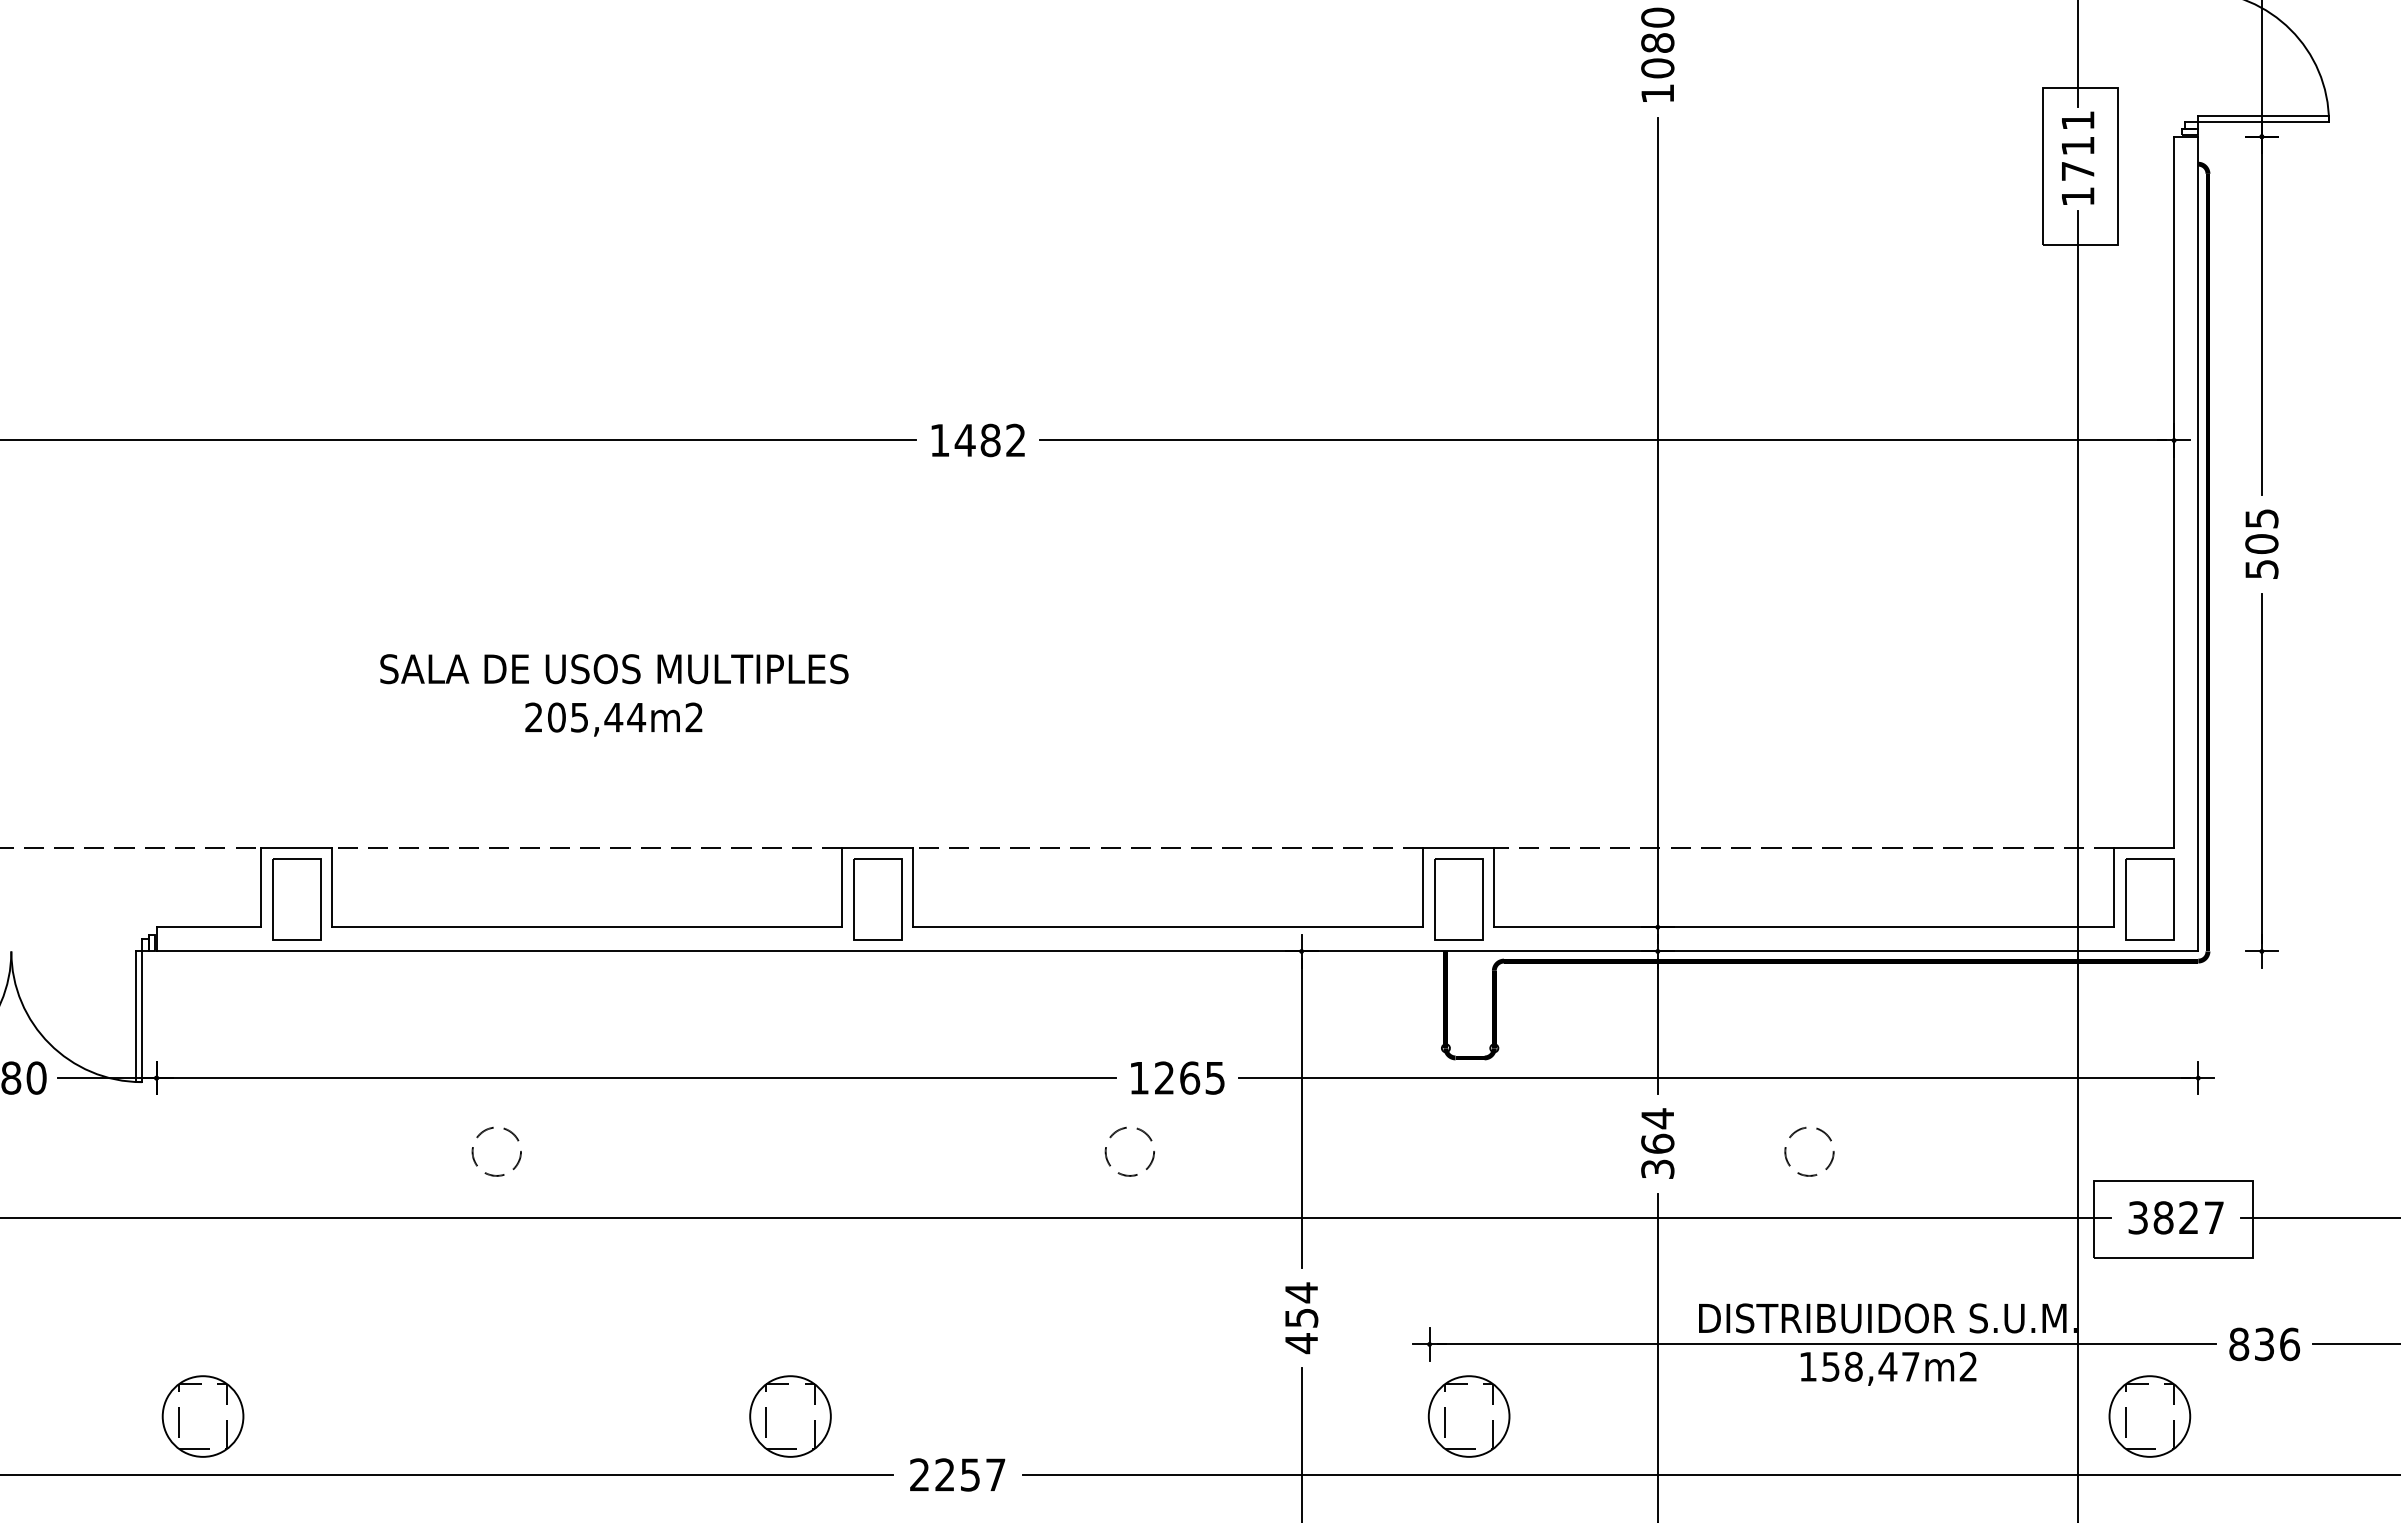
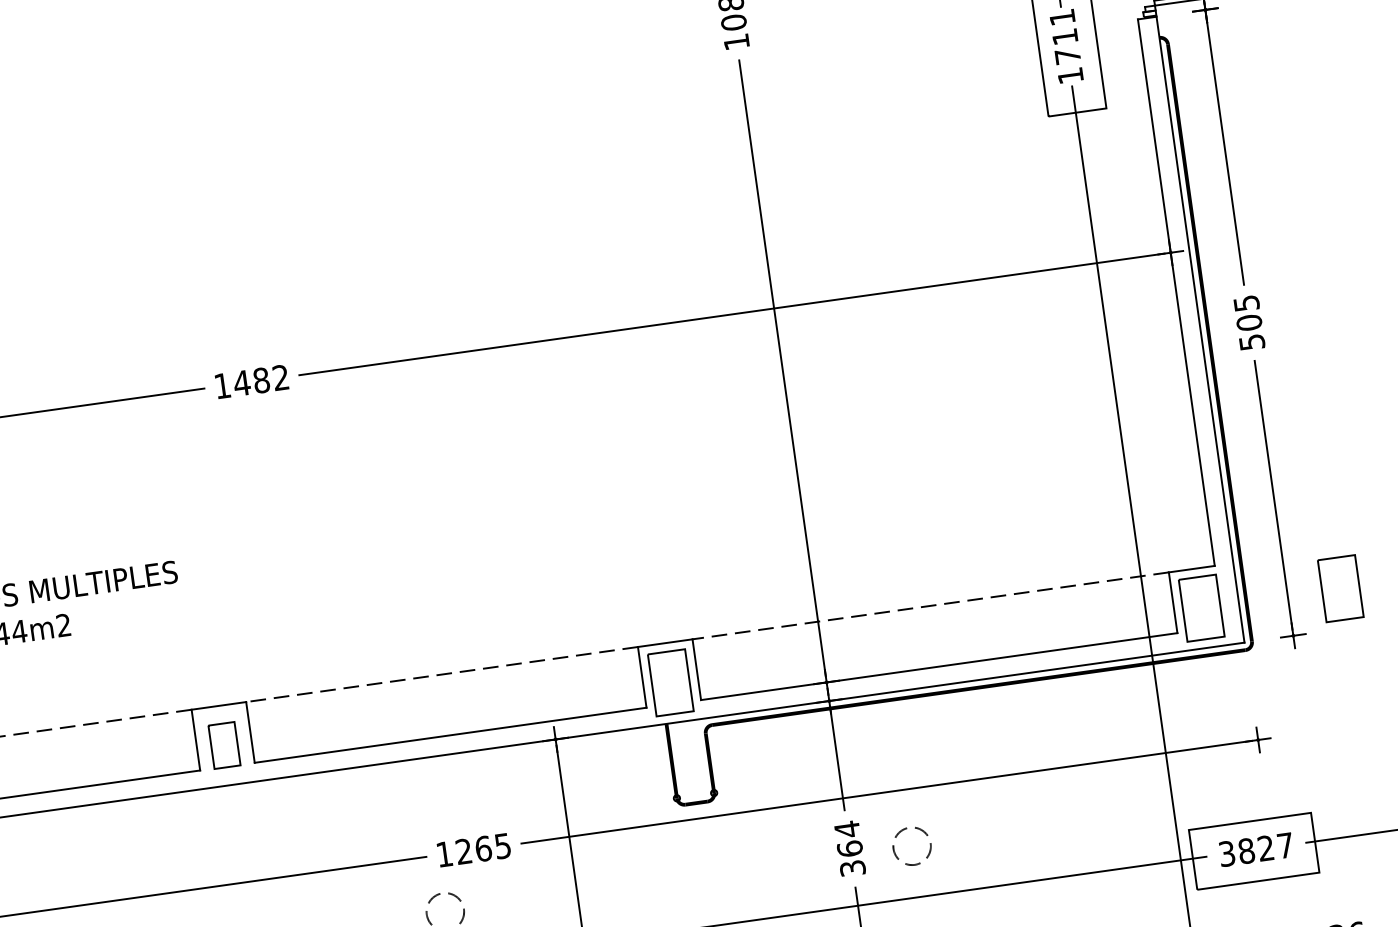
part: (877, 899) -> (224, 745), size x0.7
part: (2330, 899) -> (1340, 588), added
circle: (1809, 1151) -> (912, 846), moved

